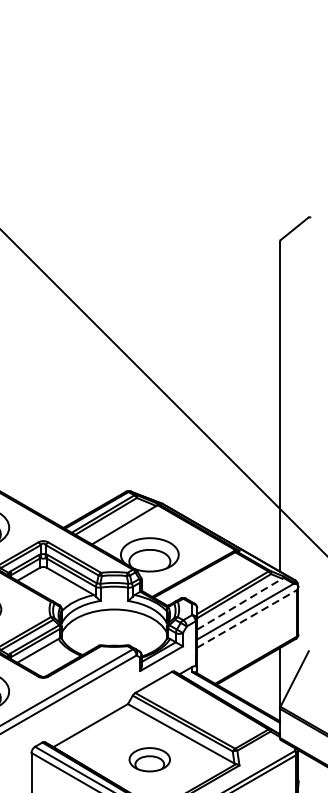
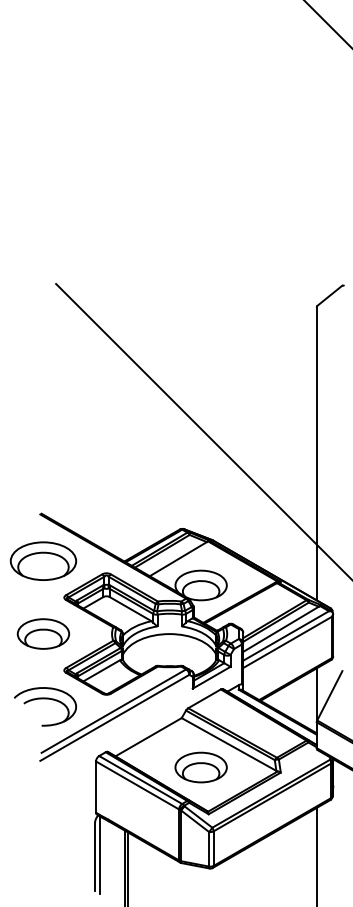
line: (240, 604) -> (281, 629), dashed -> solid
line: (247, 619) -> (287, 642), dashed -> solid
part: (149, 759) -> (200, 767), size x1.43

